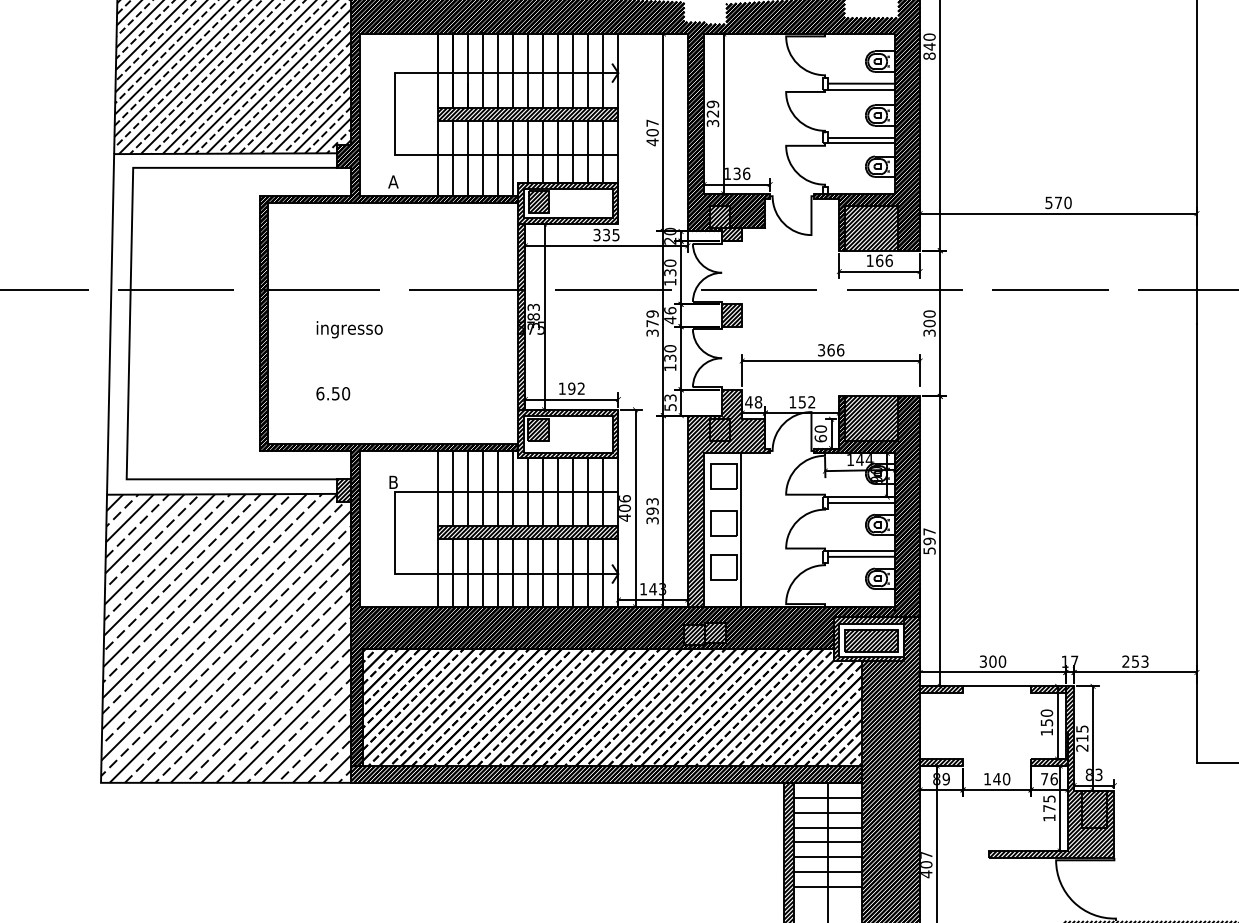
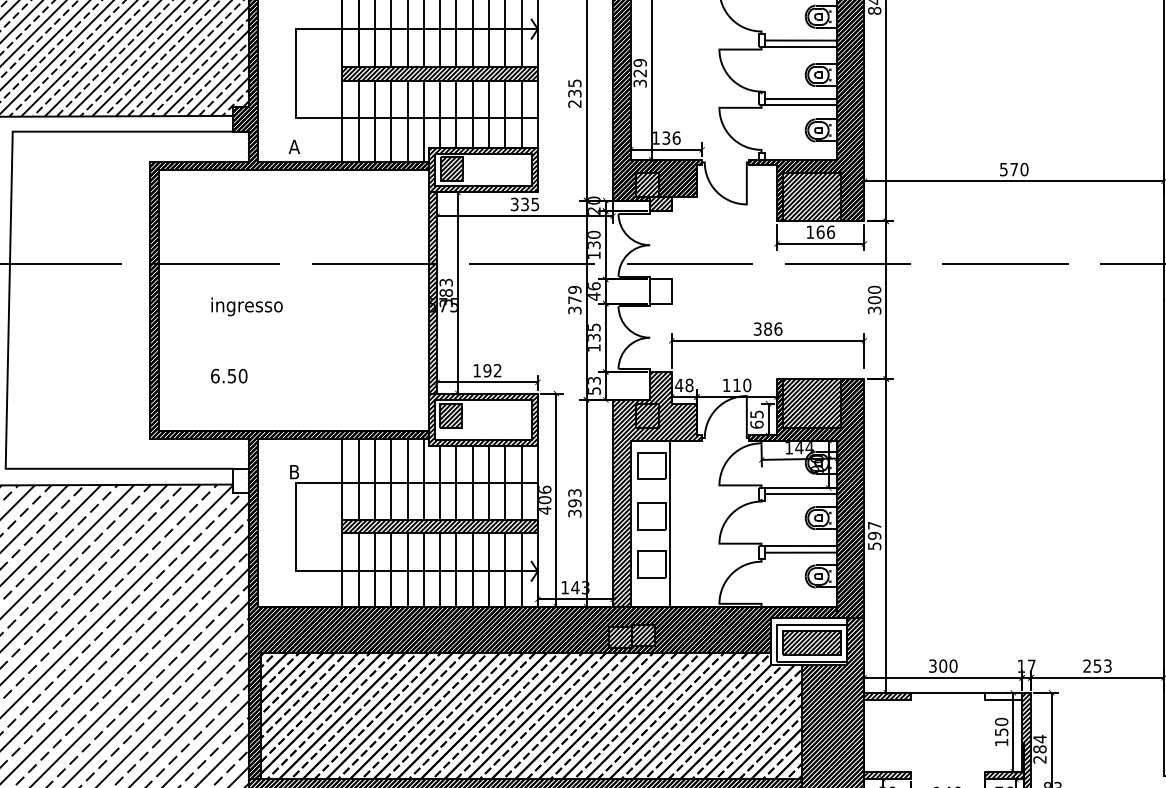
text: (652, 132) -> (574, 93), 407 -> 235
hatch: (732, 315) -> (661, 291), removed
text: (670, 348) -> (594, 327), 130 -> 135
text: (830, 350) -> (767, 329), 366 -> 386
text: (806, 402) -> (741, 385), 152 -> 110
text: (820, 428) -> (756, 413), 60 -> 65
hatch: (344, 490) -> (241, 480), removed
hatch: (869, 638) -> (809, 641), removed
hatch: (1048, 689) -> (1003, 696), removed
text: (1082, 733) -> (1040, 743), 215 -> 284

